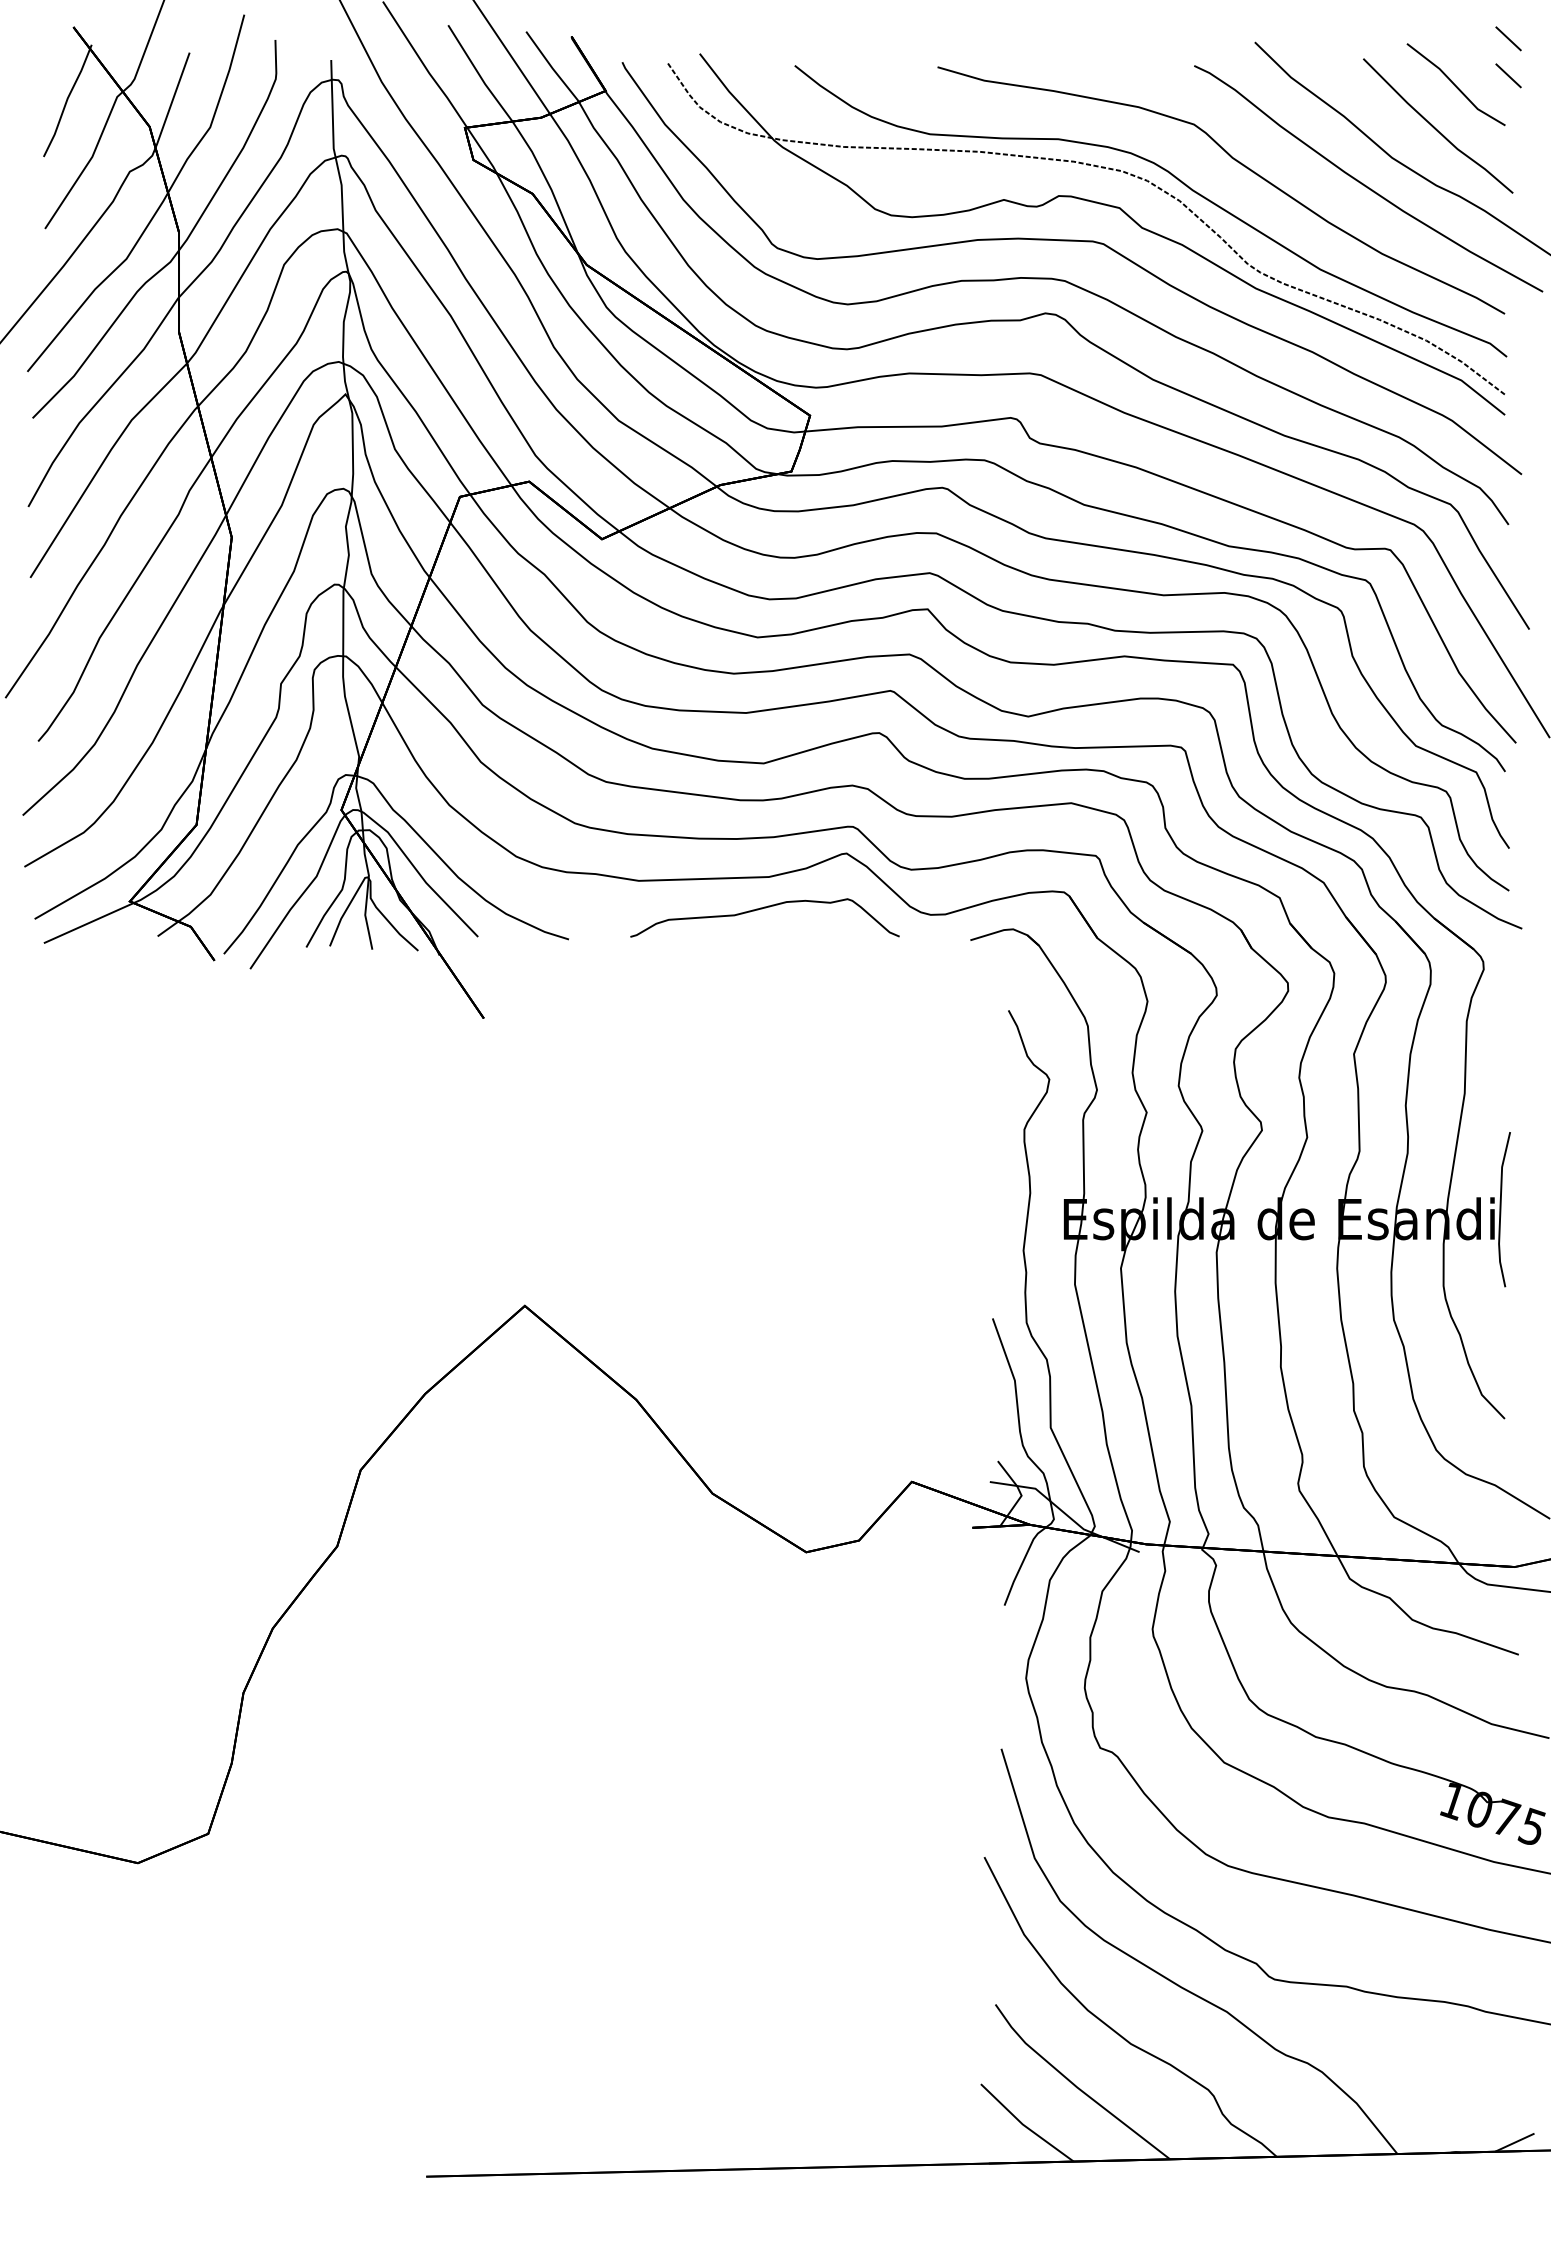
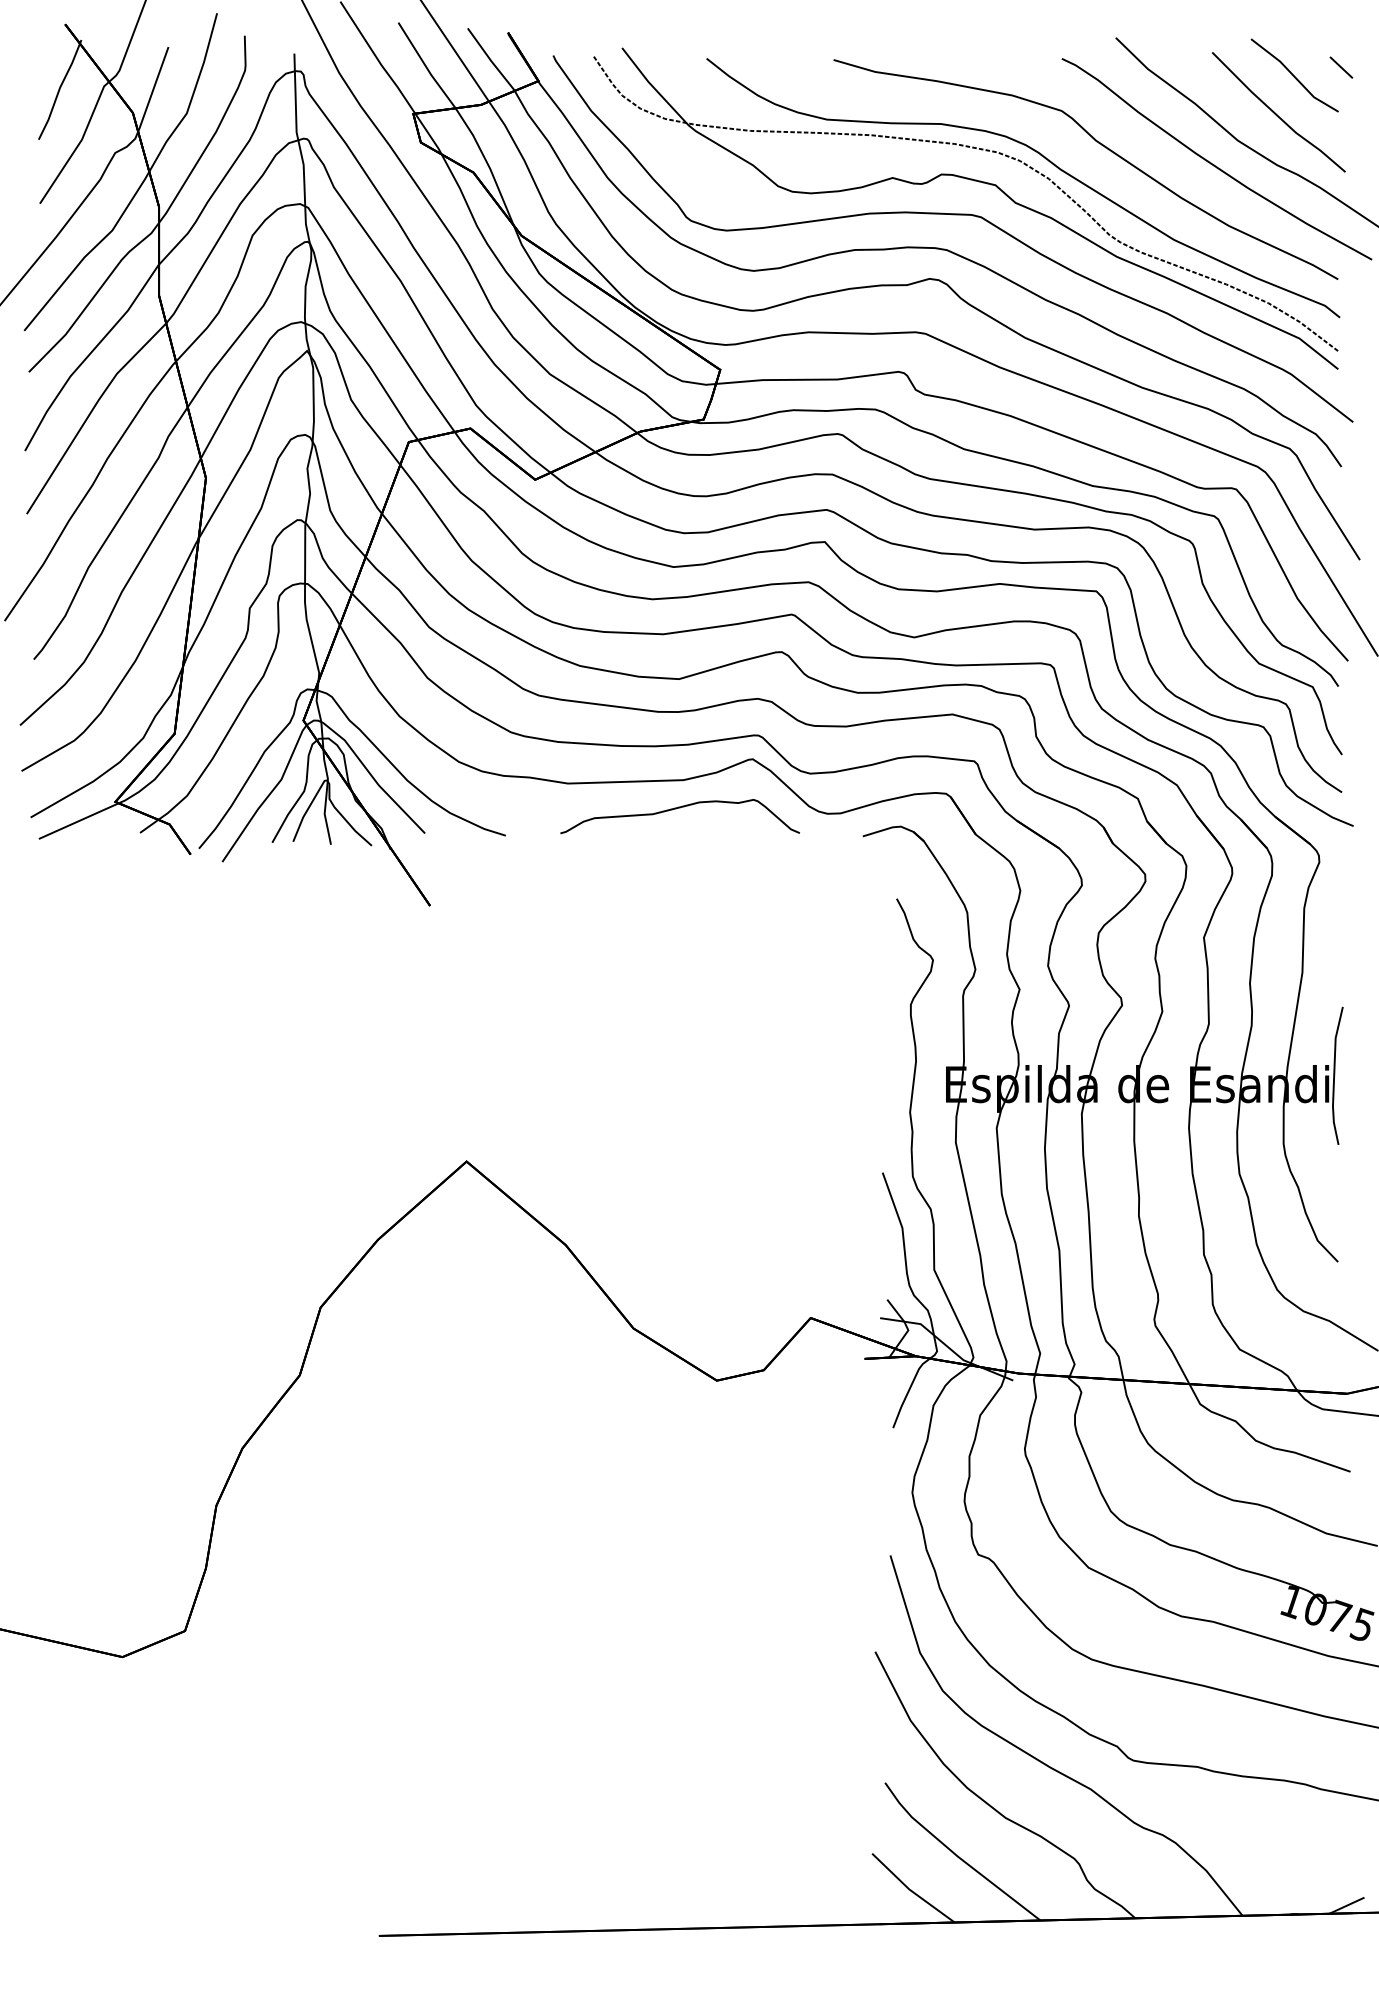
line: (1508, 38) -> (1341, 34), removed

